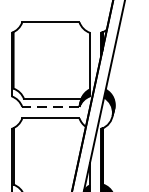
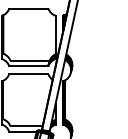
line: (50, 107) -> (28, 66), dashed -> solid

